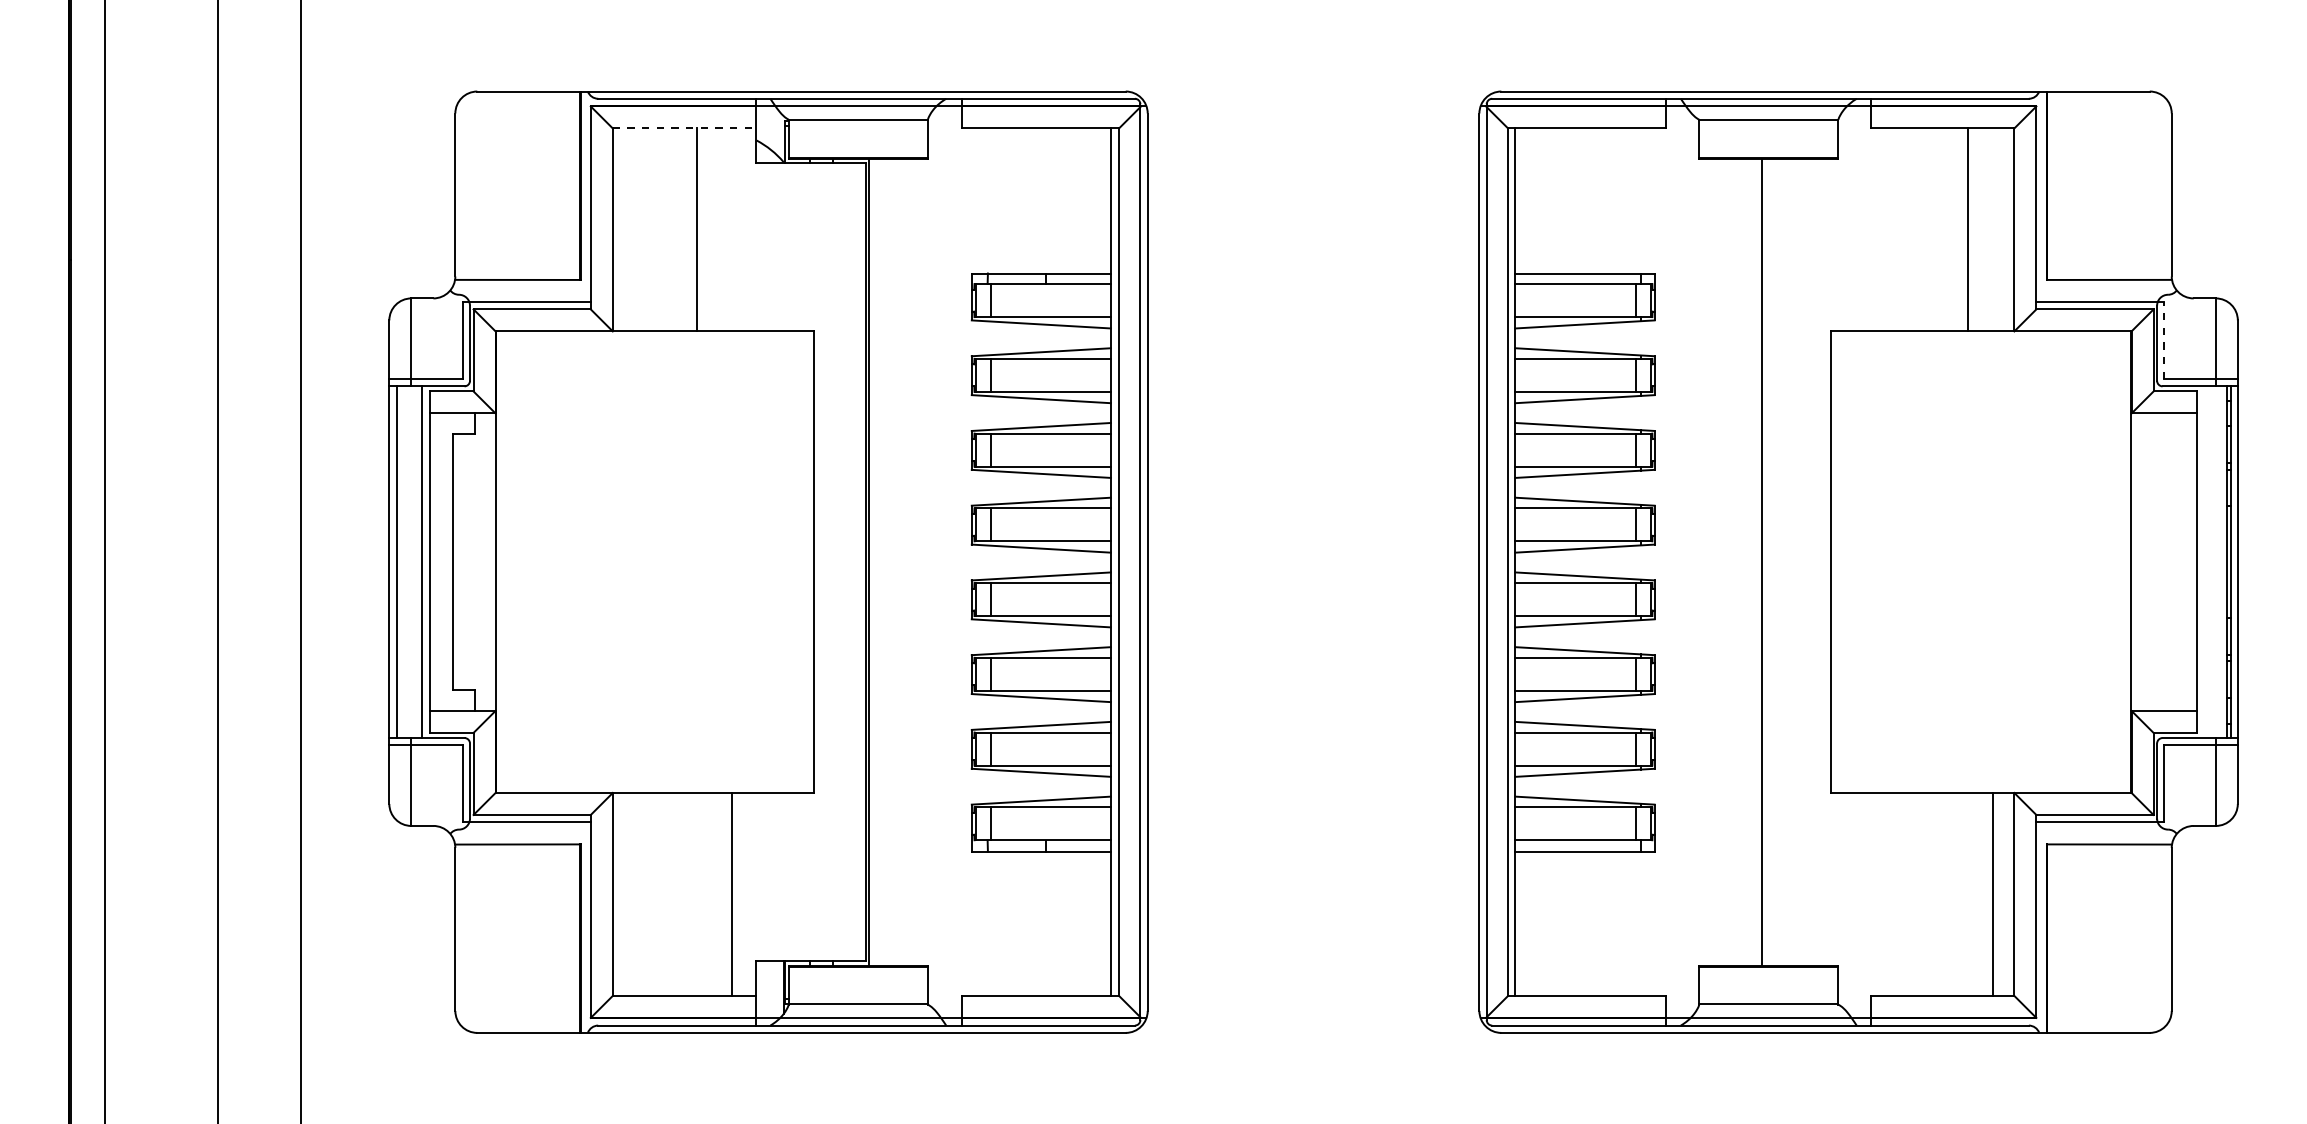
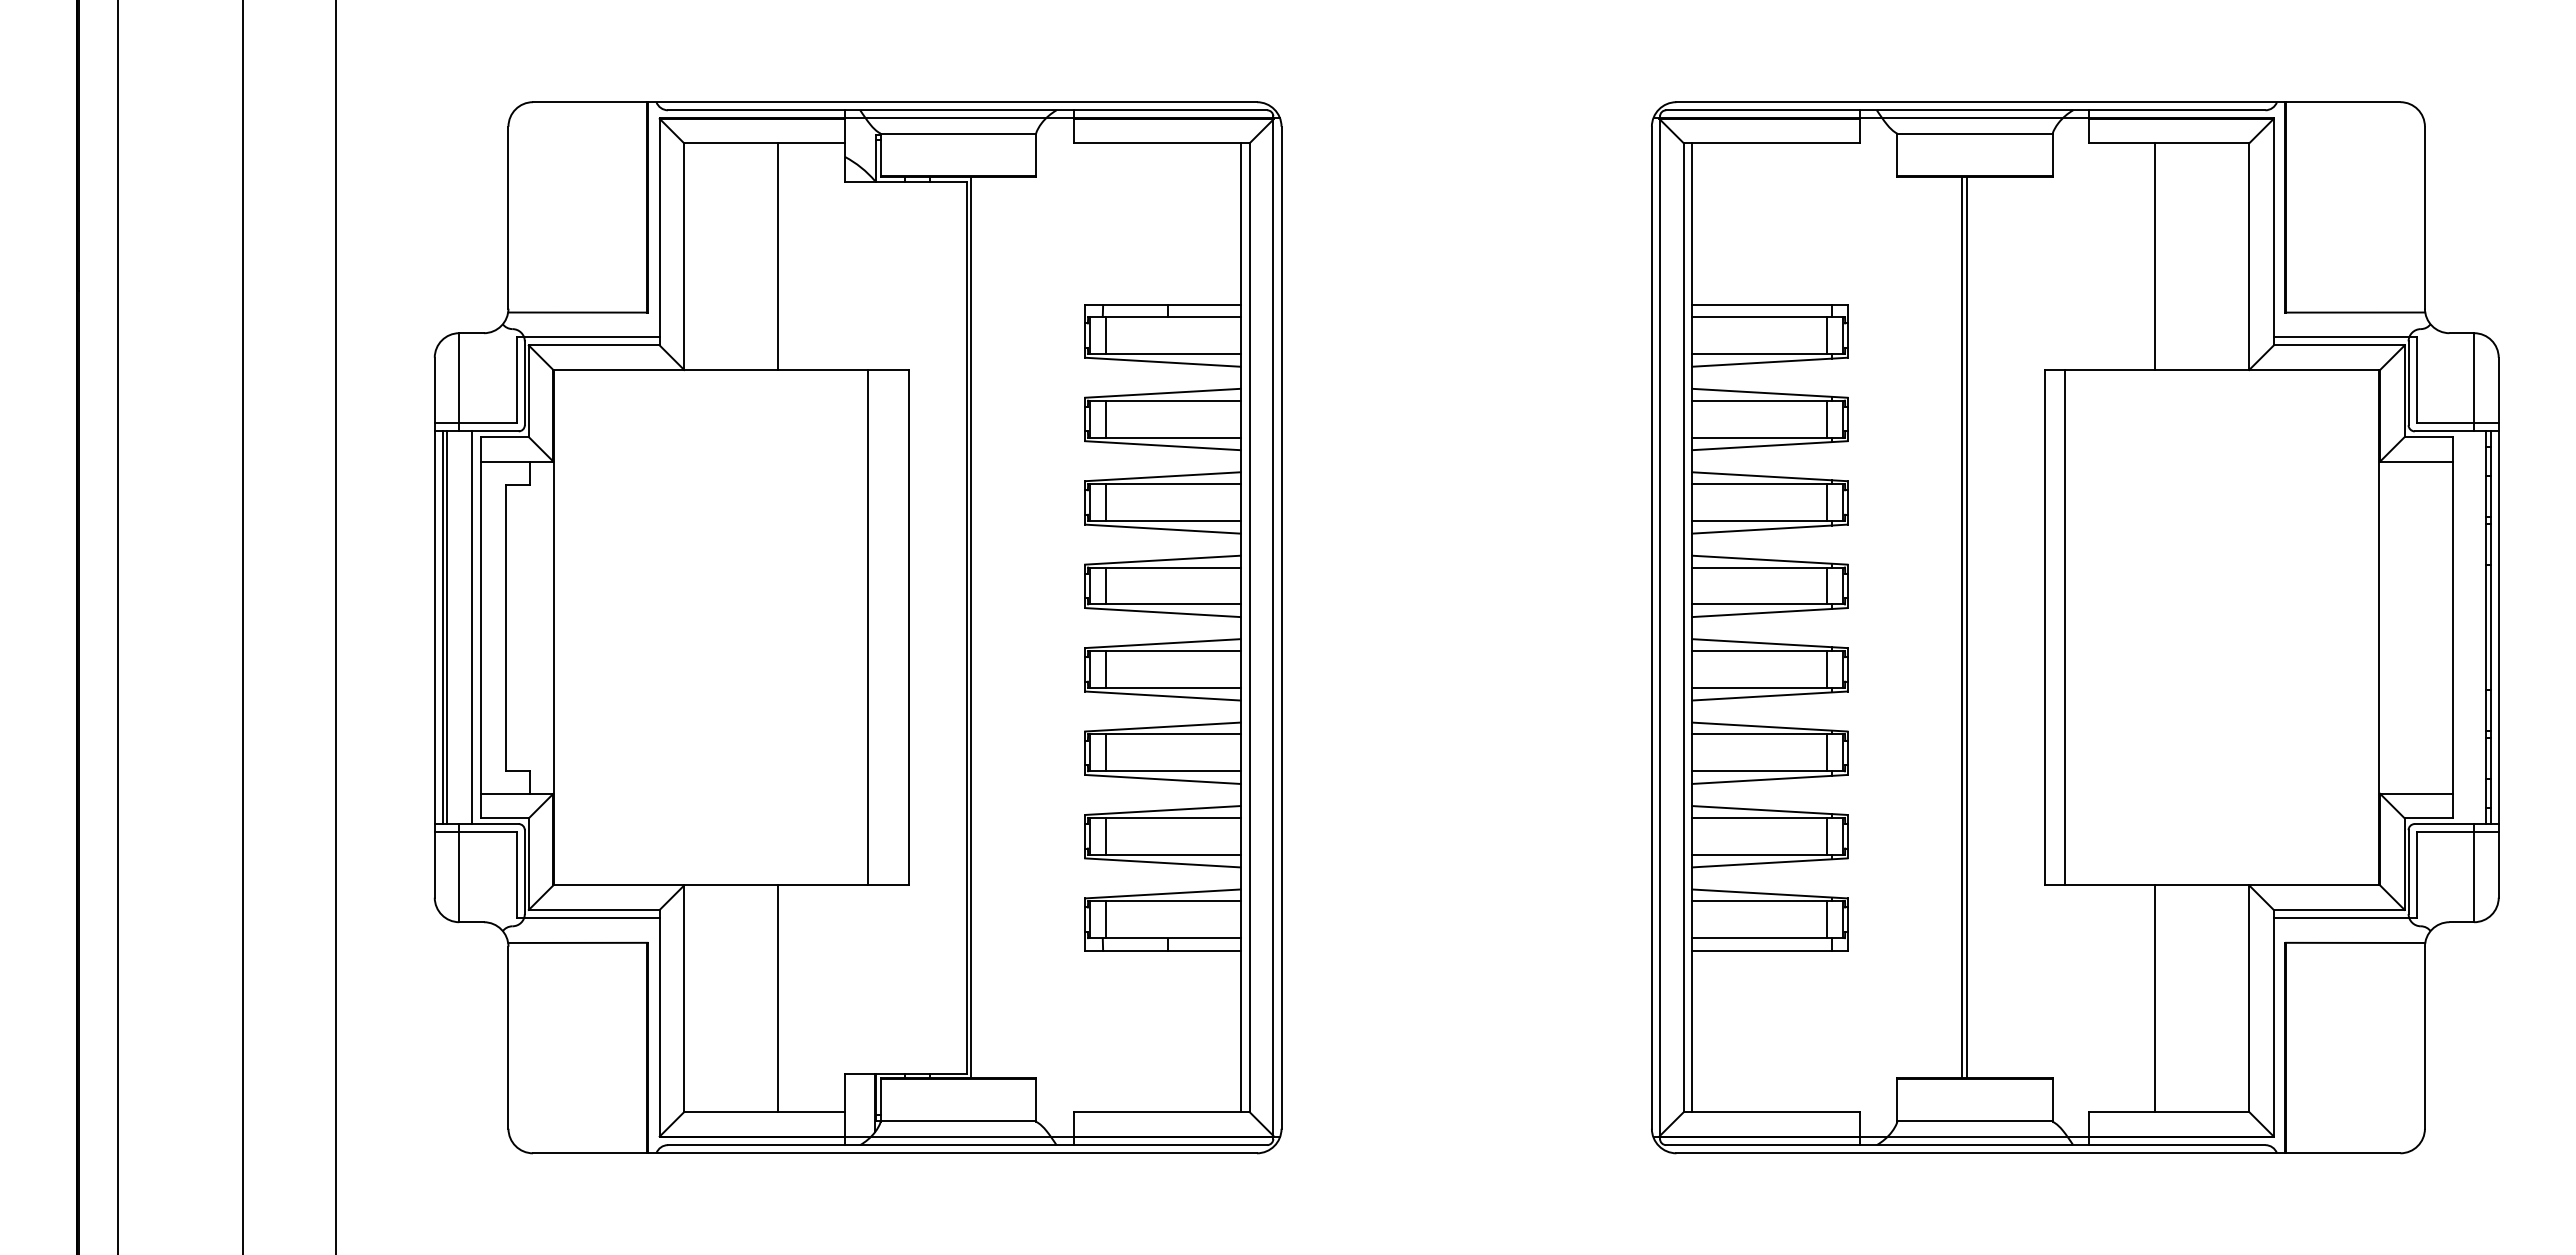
line: (684, 128) -> (764, 143), dashed -> solid
line: (1968, 229) -> (2155, 256), moved
line: (2164, 340) -> (2416, 380), dashed -> solid
line: (400, 562) -> (447, 627), added
line: (777, 562) -> (868, 627), added
line: (1757, 562) -> (1962, 627), added
line: (1849, 562) -> (2065, 627), added
line: (732, 894) -> (778, 998), moved
line: (1993, 894) -> (2155, 998), moved

